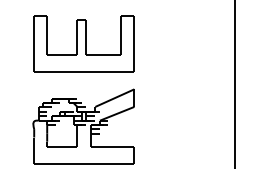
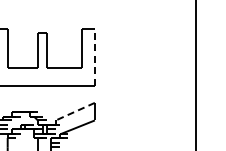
line: (134, 43) -> (94, 57), solid -> dashed
line: (114, 98) -> (74, 112), solid -> dashed

